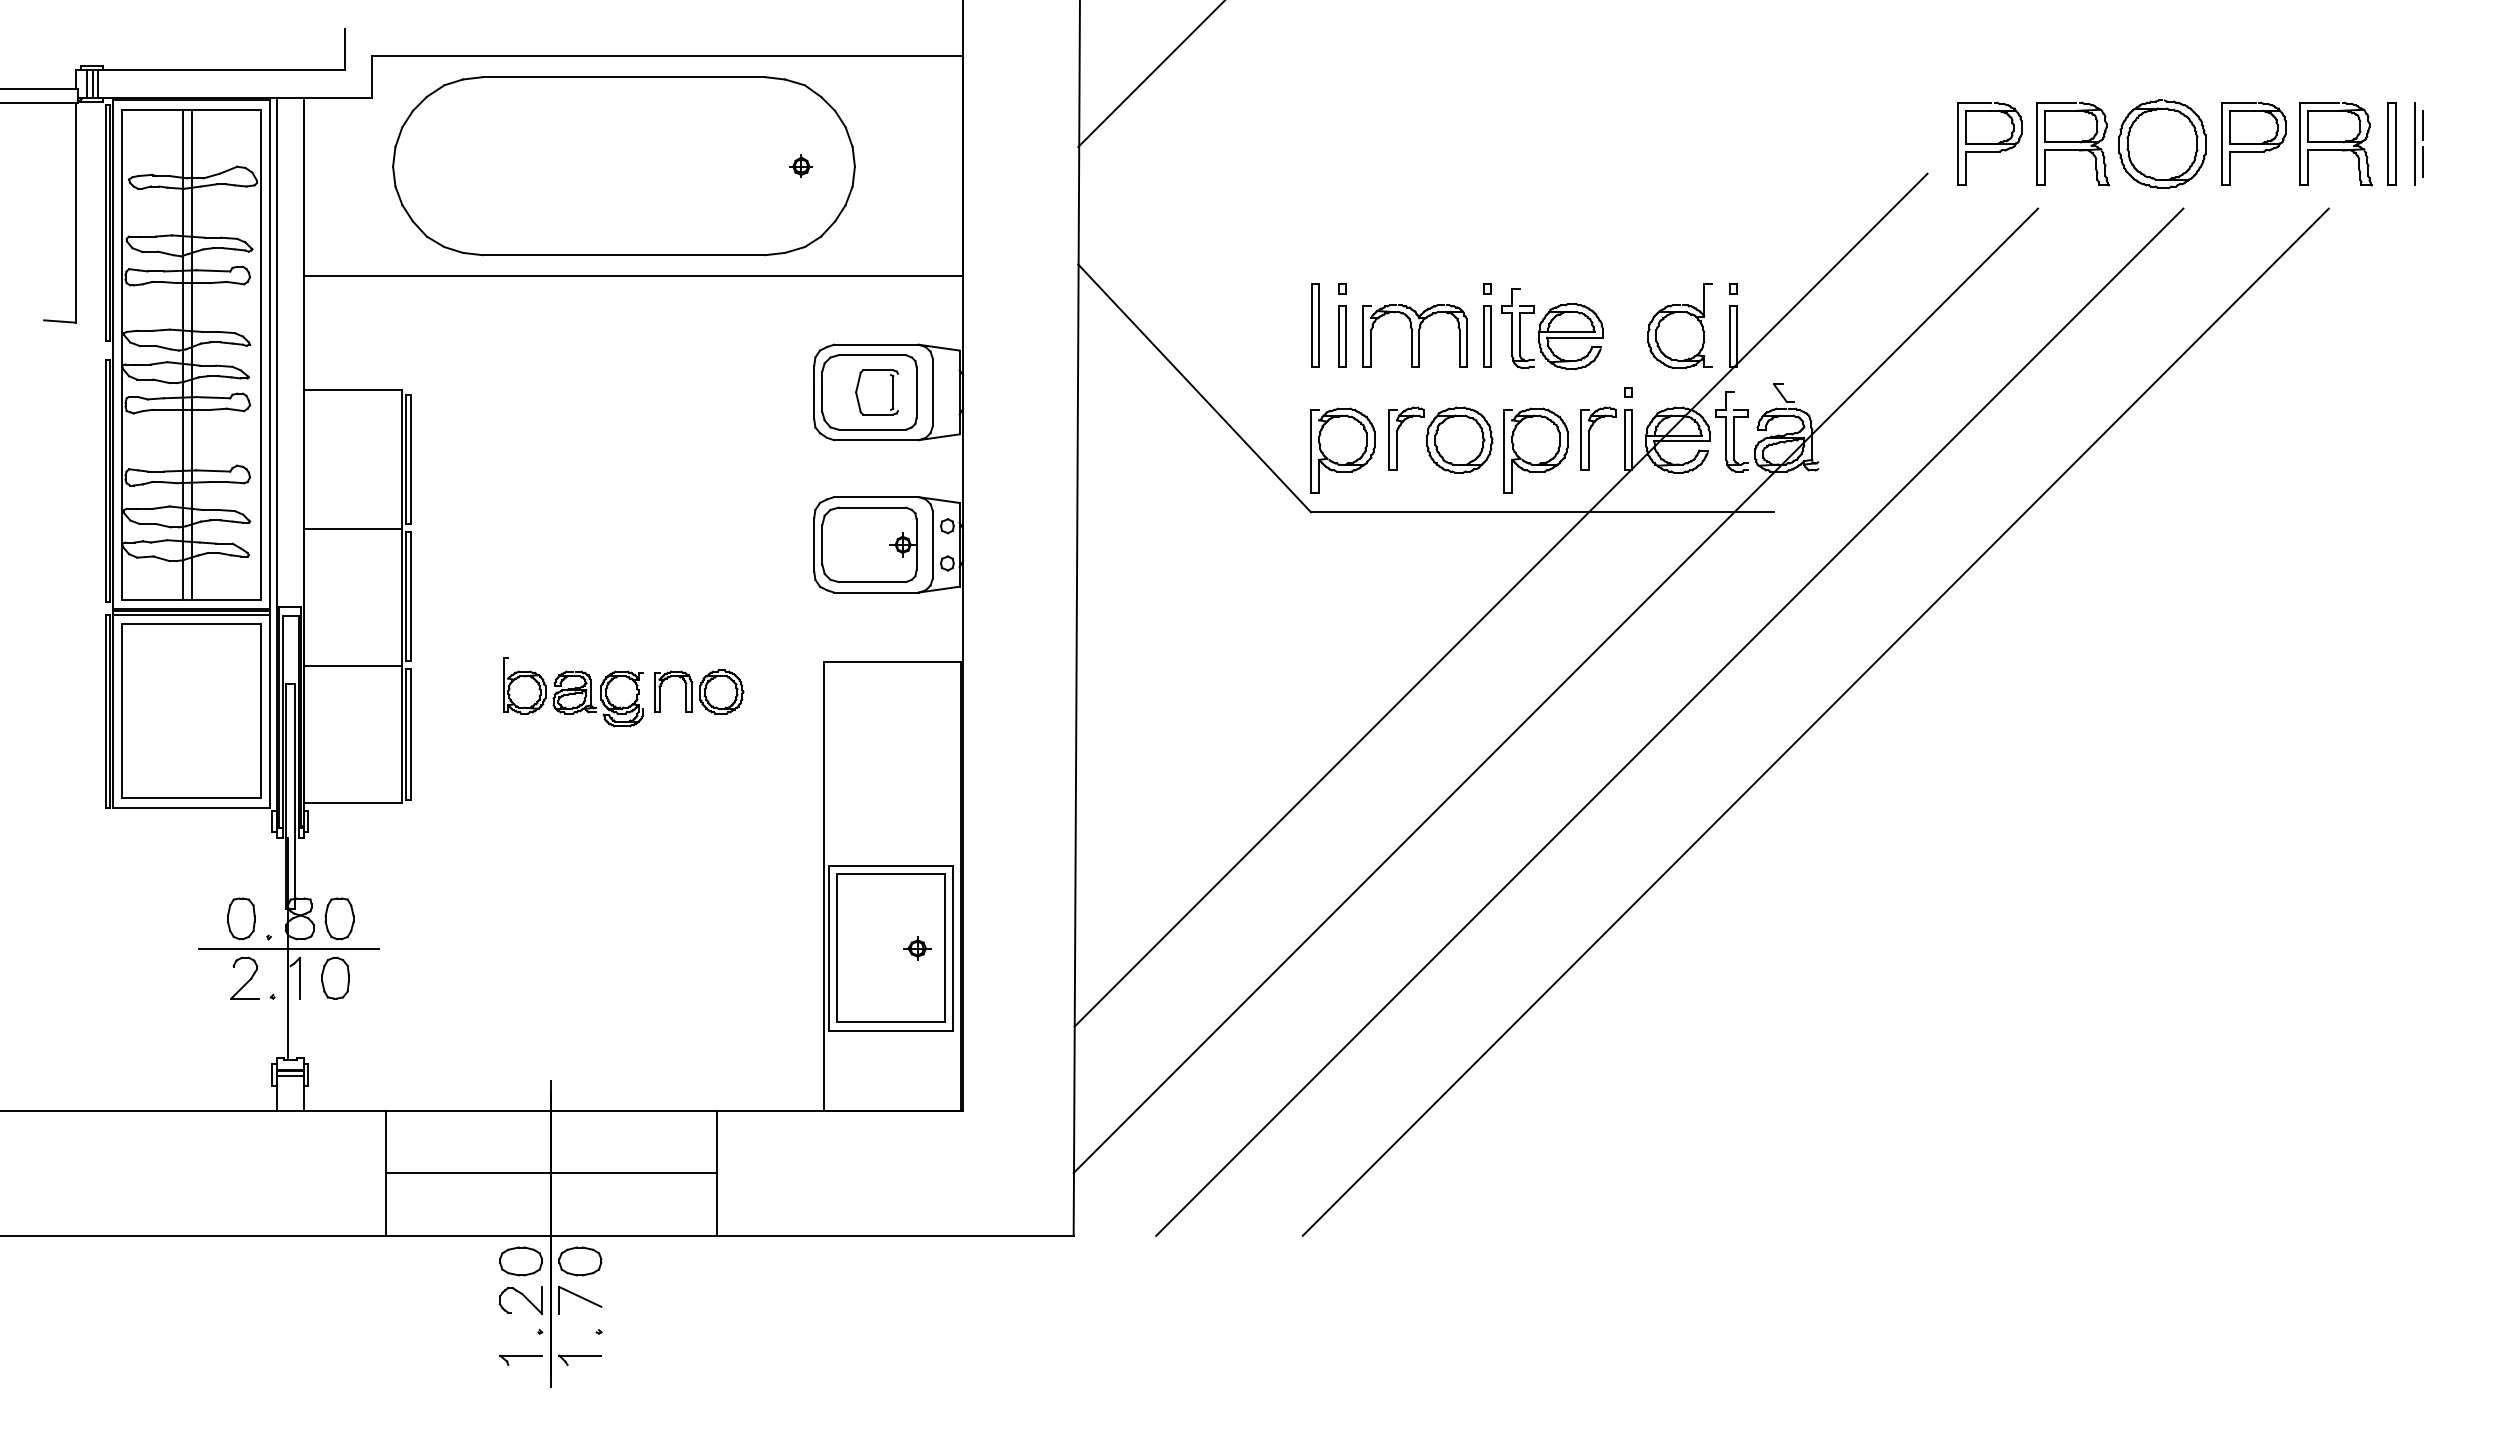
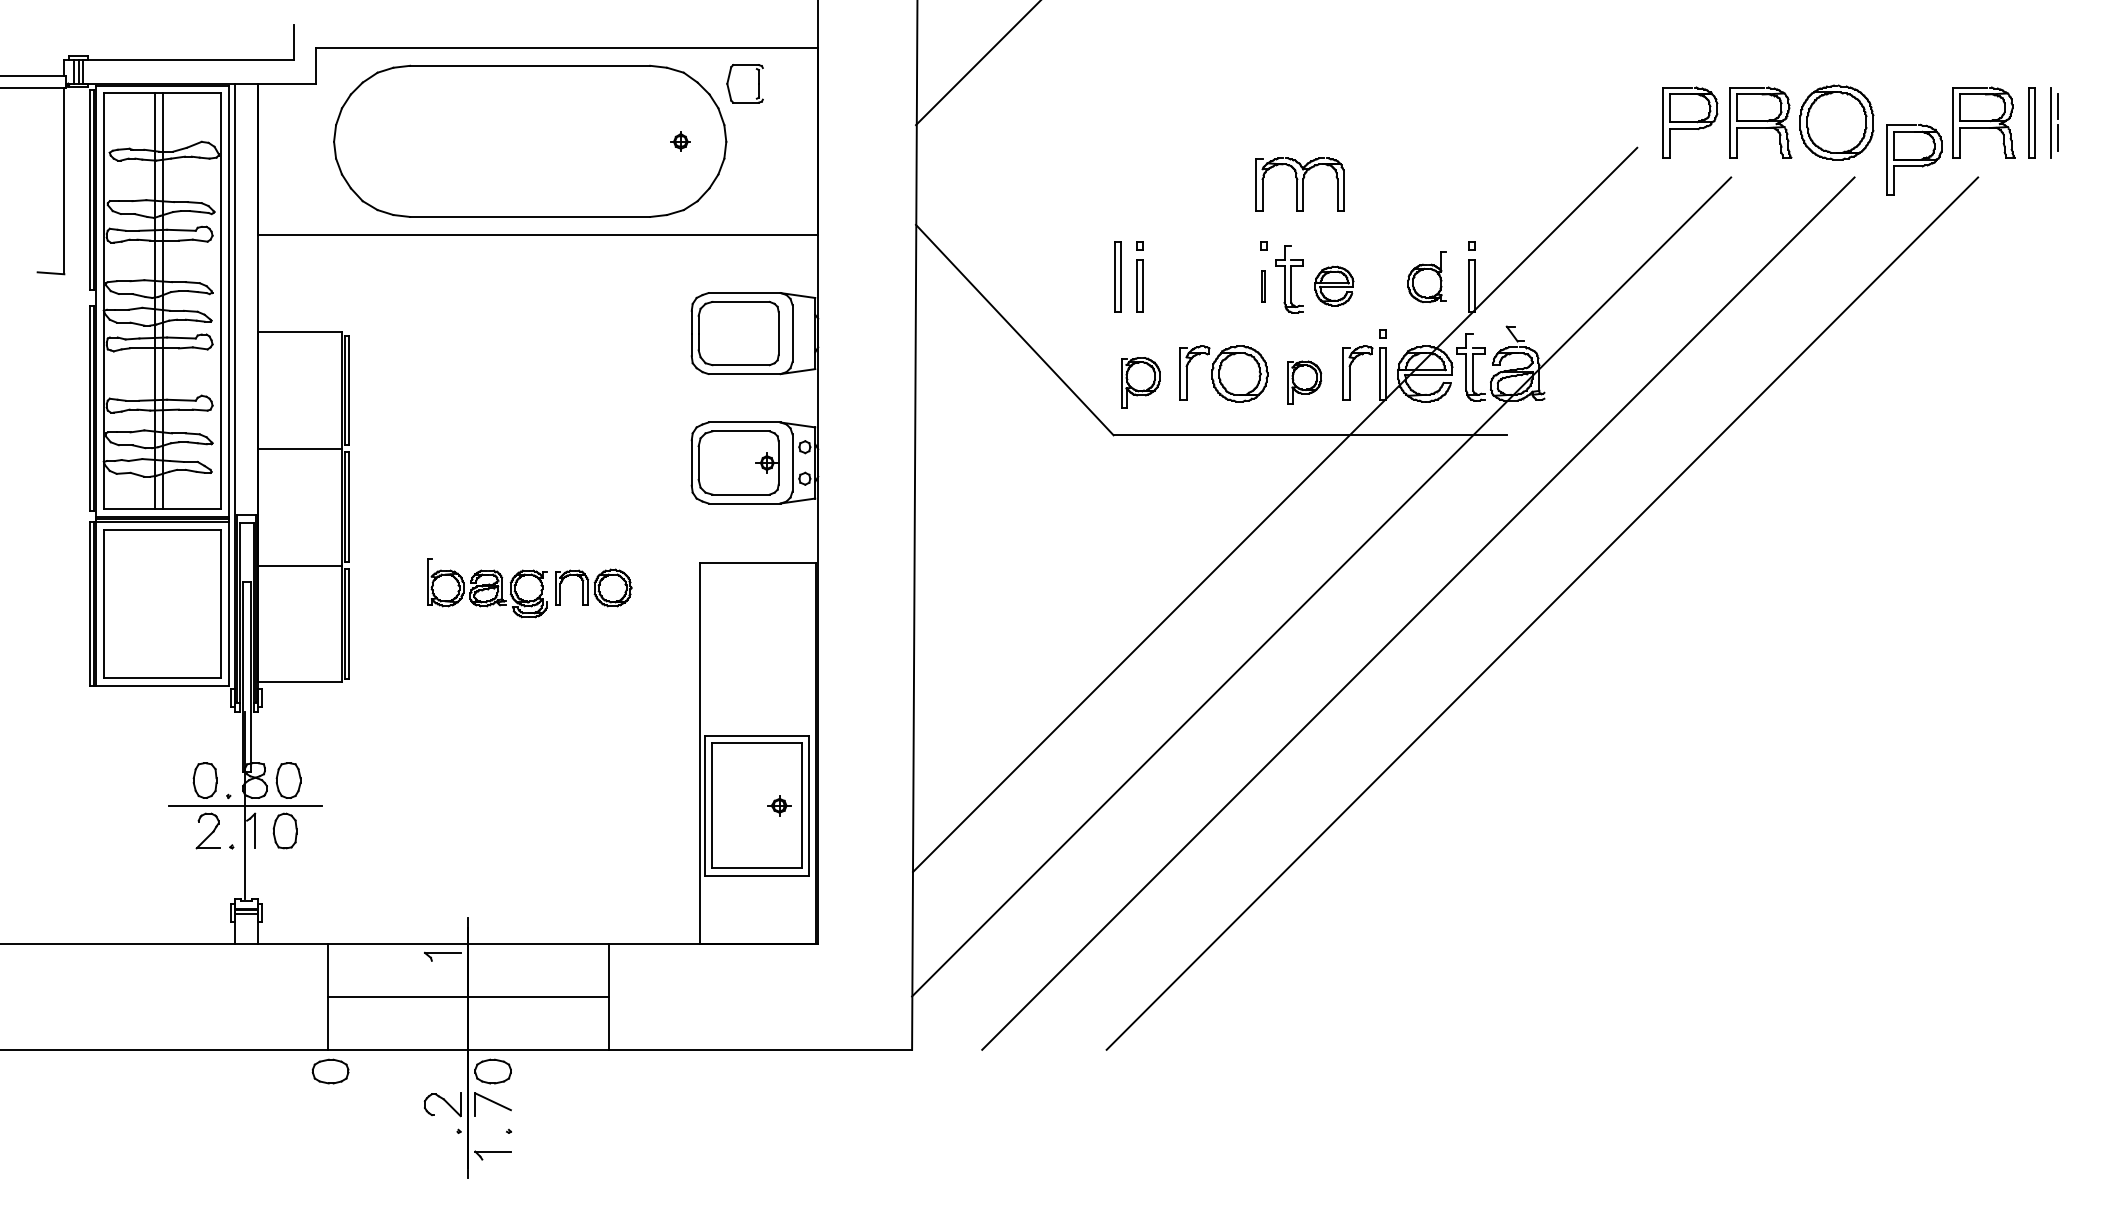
part: (2253, 143) -> (1914, 159), moved
part: (1679, 325) -> (1426, 276), size x0.7
part: (1414, 335) -> (1299, 184), moved
part: (1487, 336) -> (1263, 286), size x0.6
part: (1570, 336) -> (1334, 286), size x0.7
part: (892, 392) -> (758, 83), moved
part: (1342, 450) -> (1140, 382), size x0.7
part: (1535, 450) -> (1304, 382), size x0.6
part: (520, 1261) -> (330, 1071), moved
part: (520, 1359) -> (442, 956), moved

